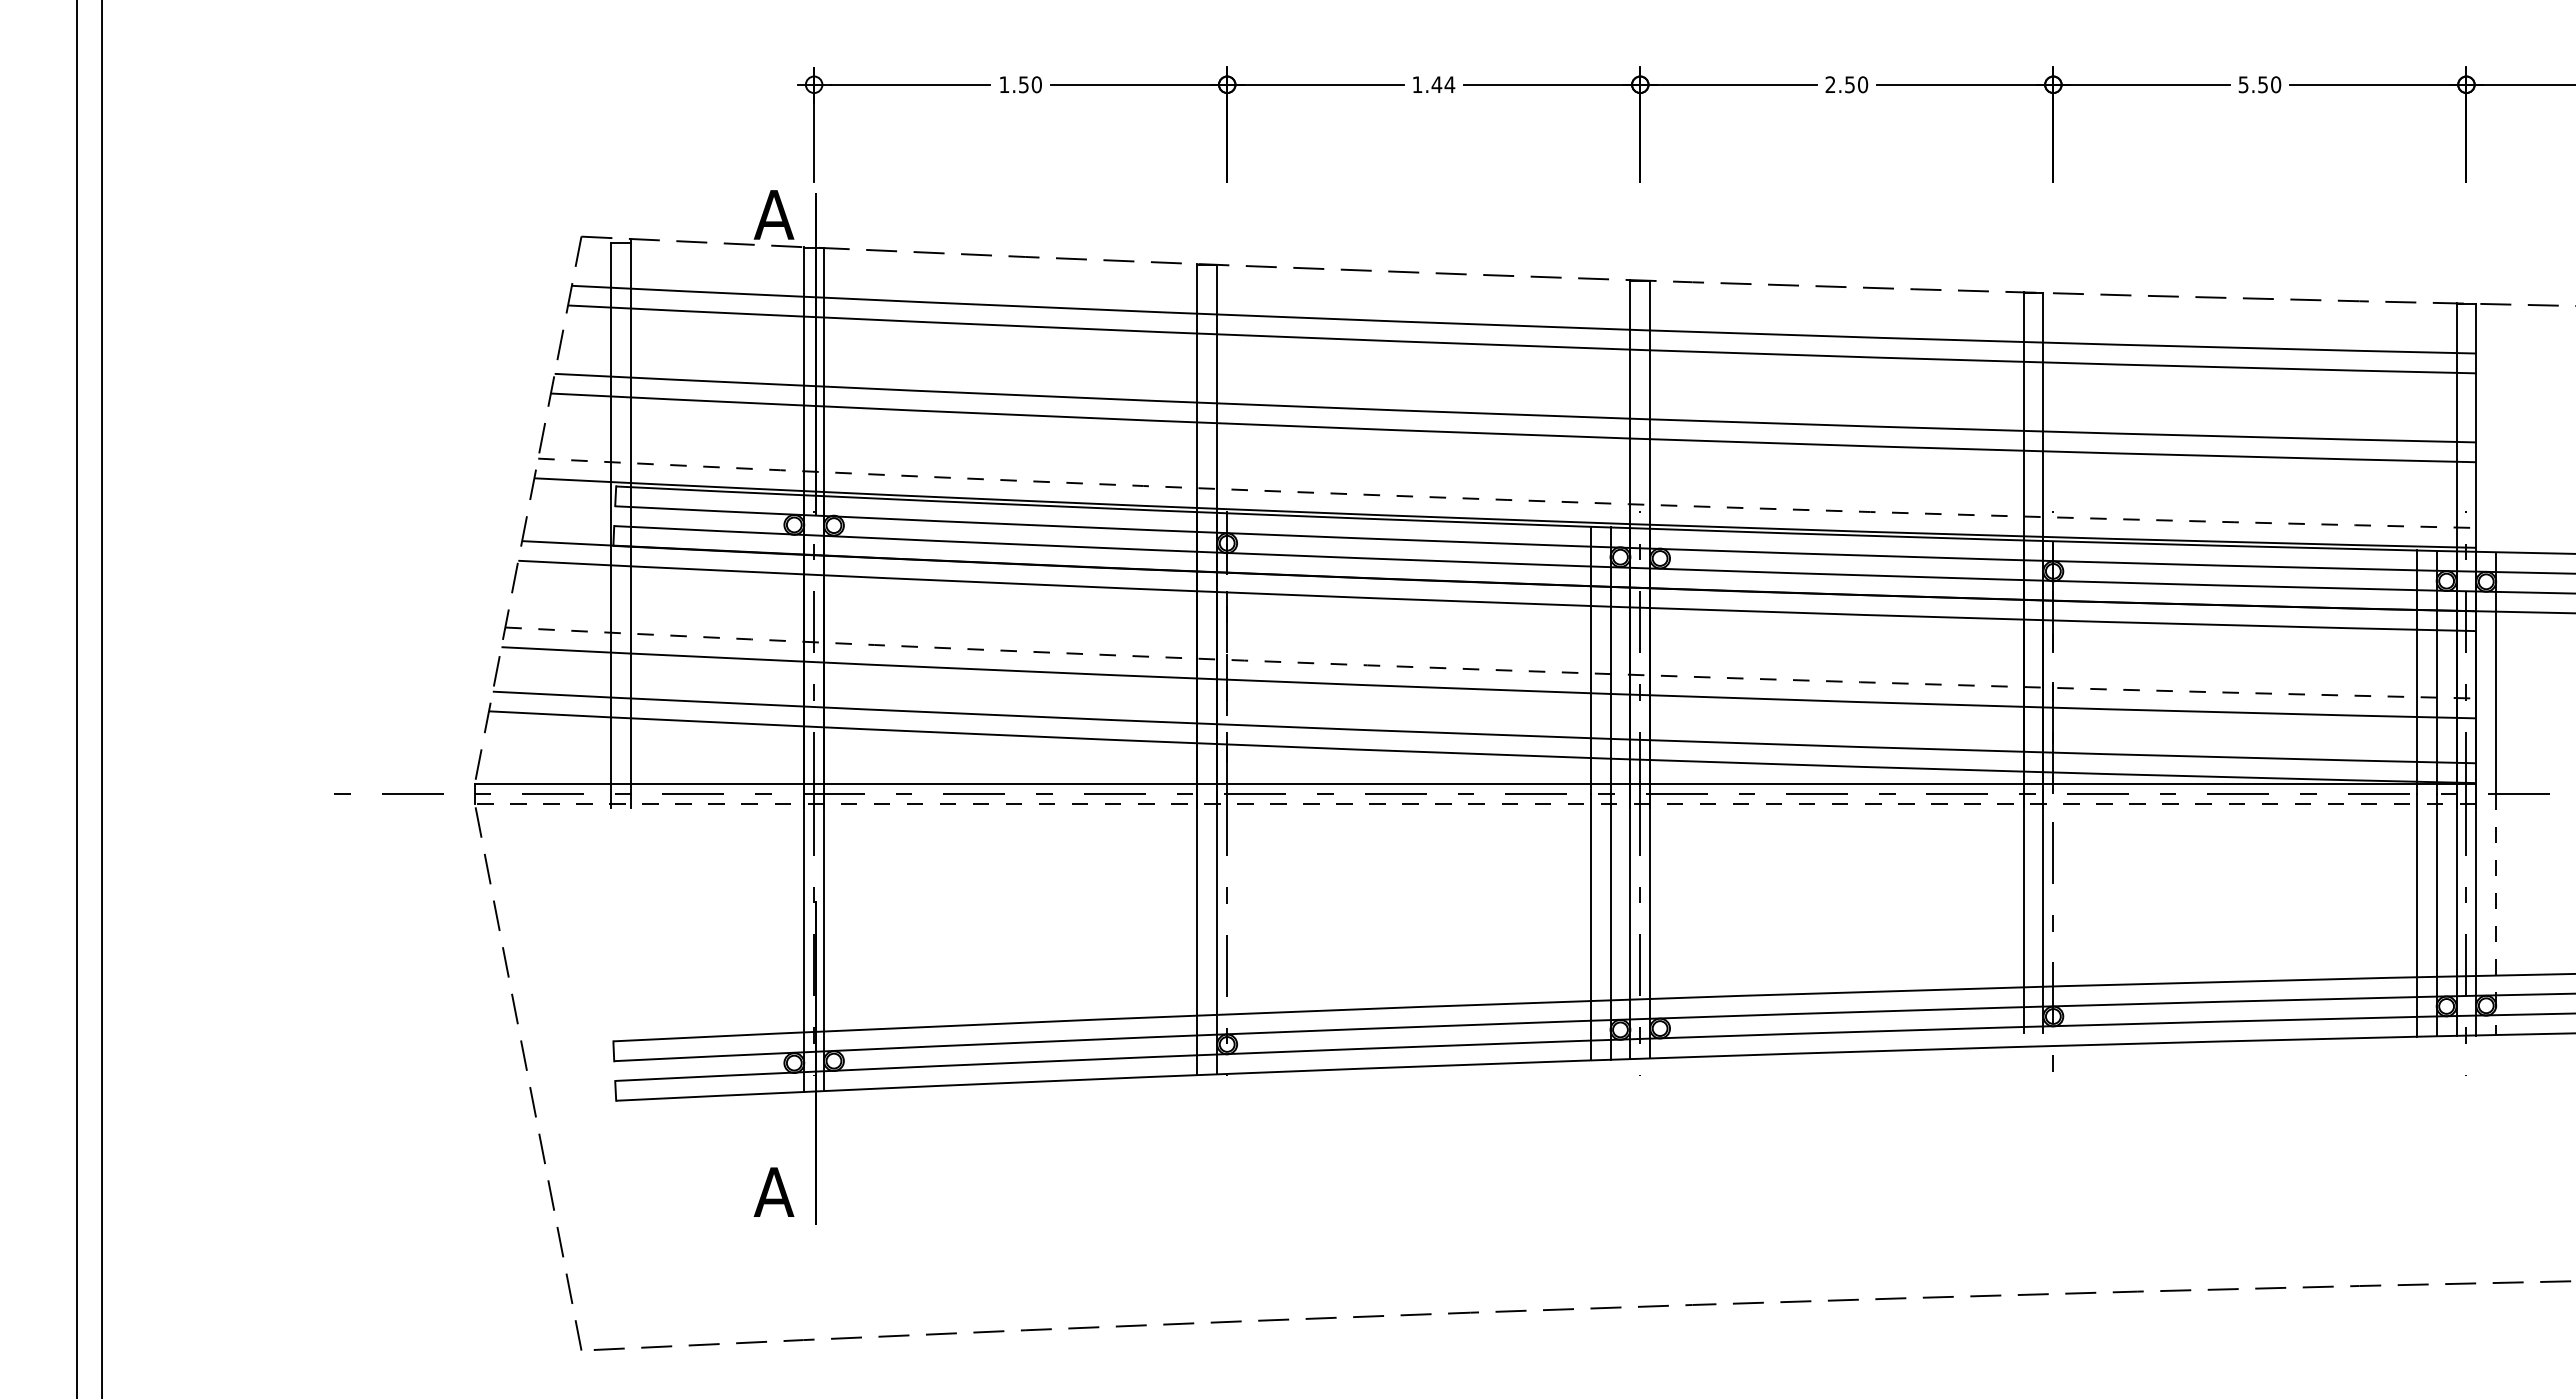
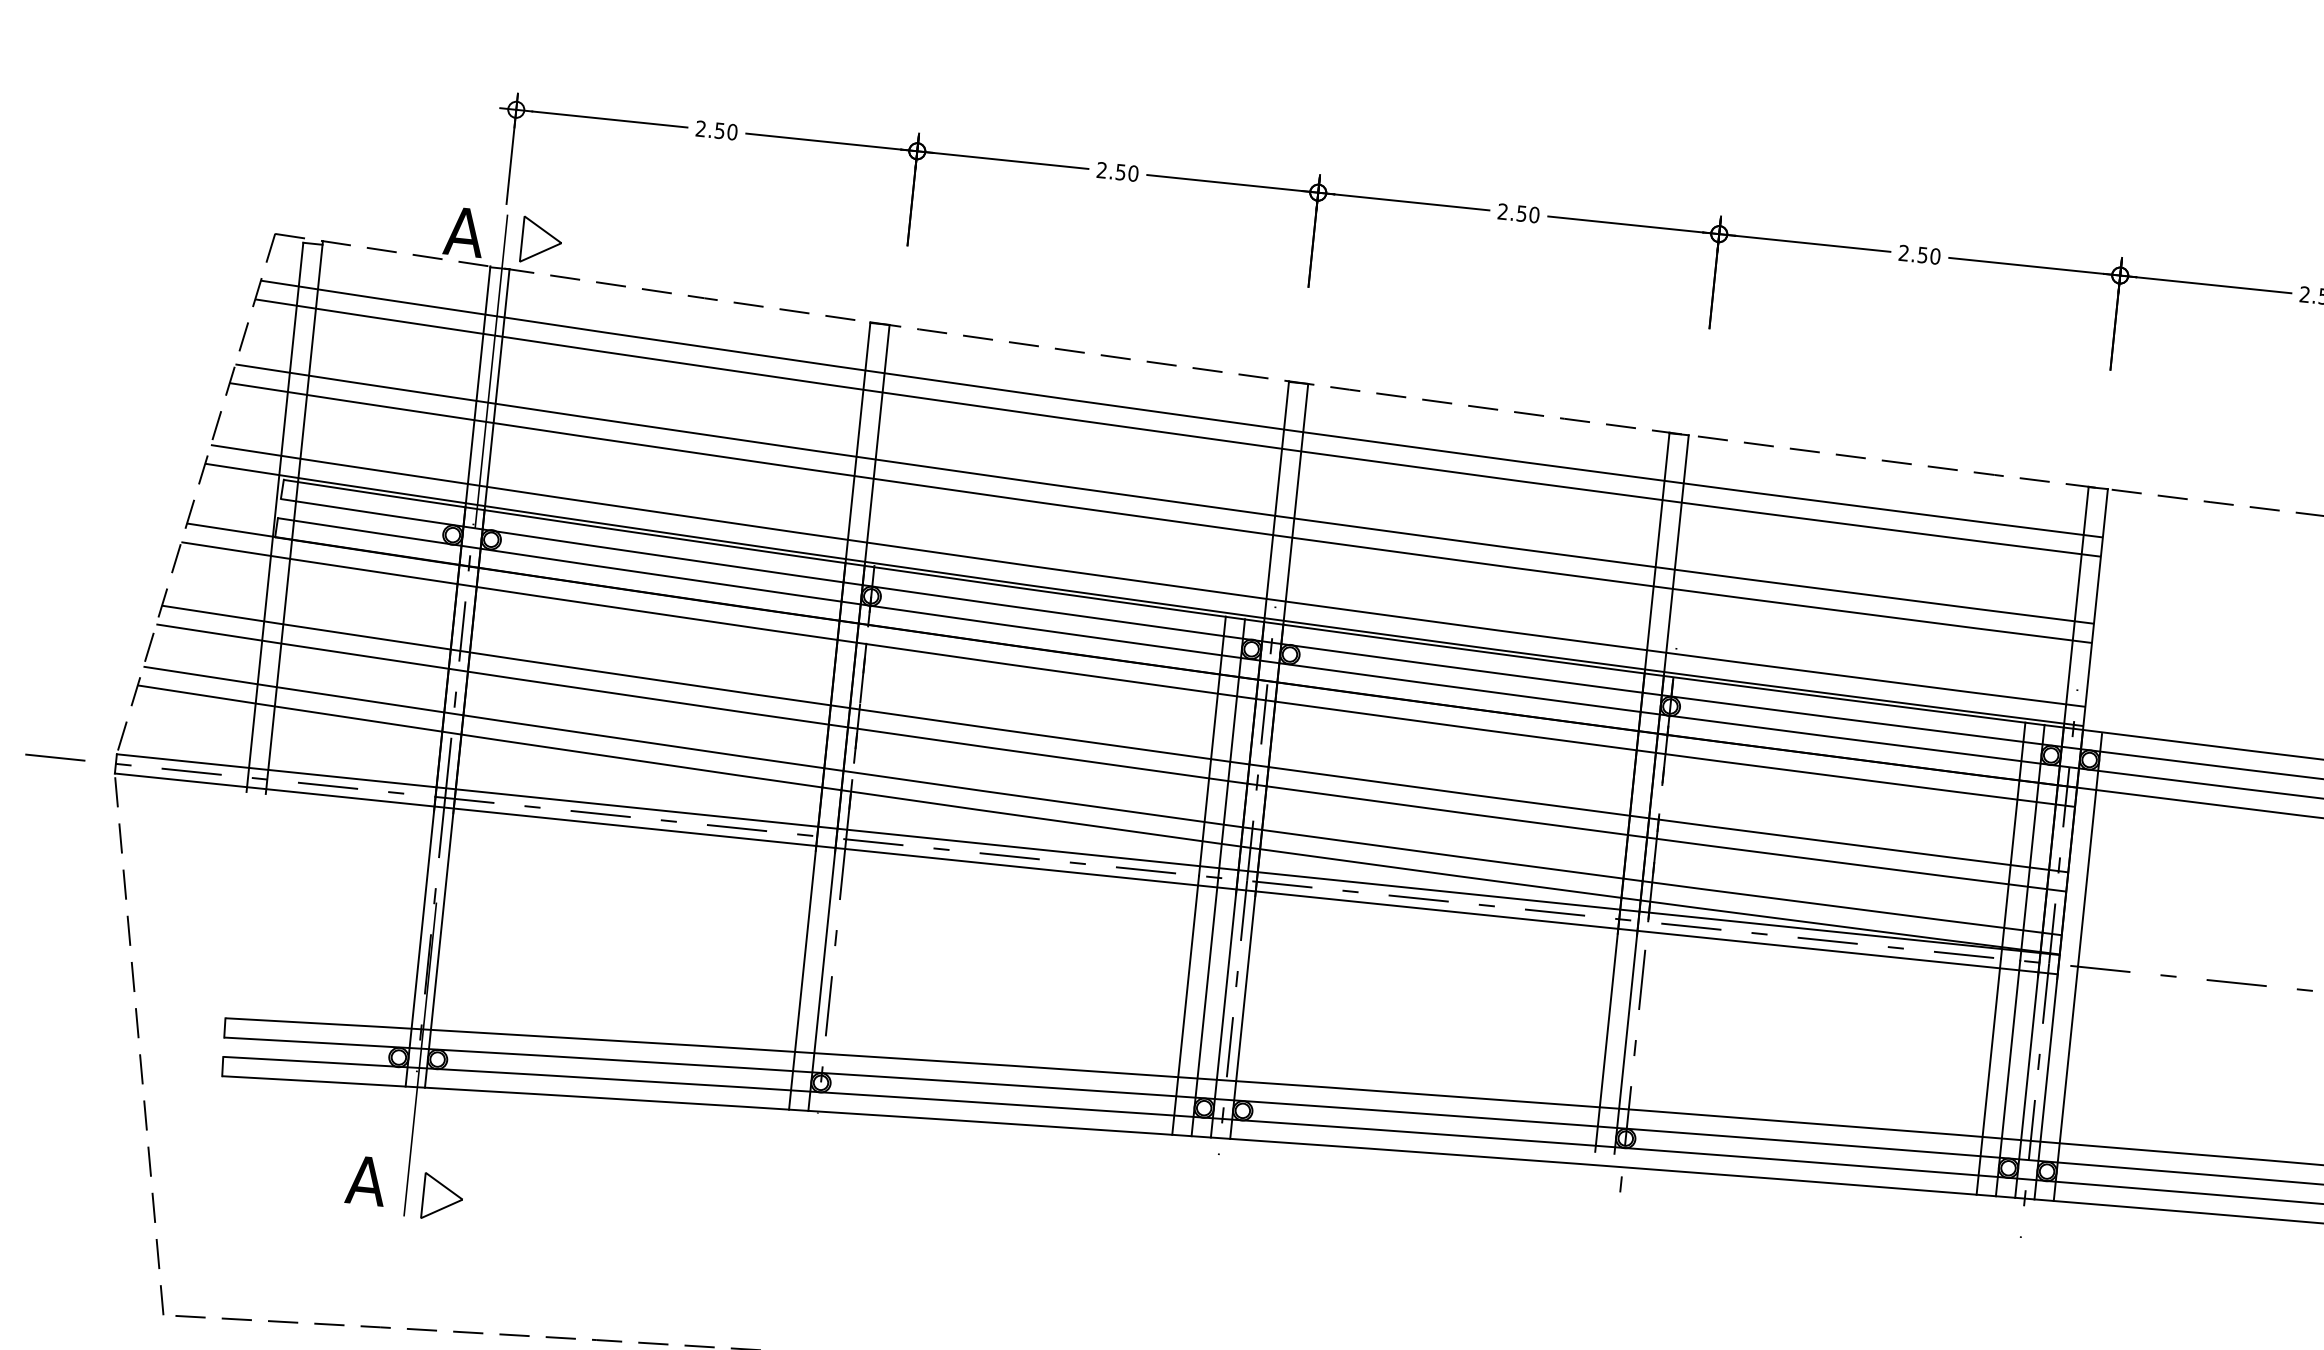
text: (1004, 84) -> (701, 128), 1.50 -> 2.50
text: (1433, 84) -> (1117, 171), 1.44 -> 2.50
text: (2243, 84) -> (1903, 252), 5.50 -> 2.50
part: (853, 215) -> (541, 240), added
arc: (1507, 499) -> (1147, 581), dashed -> solid
arc: (1490, 669) -> (1114, 745), dashed -> solid
line: (1475, 803) -> (1086, 873), dashed -> solid
line: (2496, 914) -> (2066, 1084), dashed -> solid
part: (853, 1201) -> (442, 1197), added

